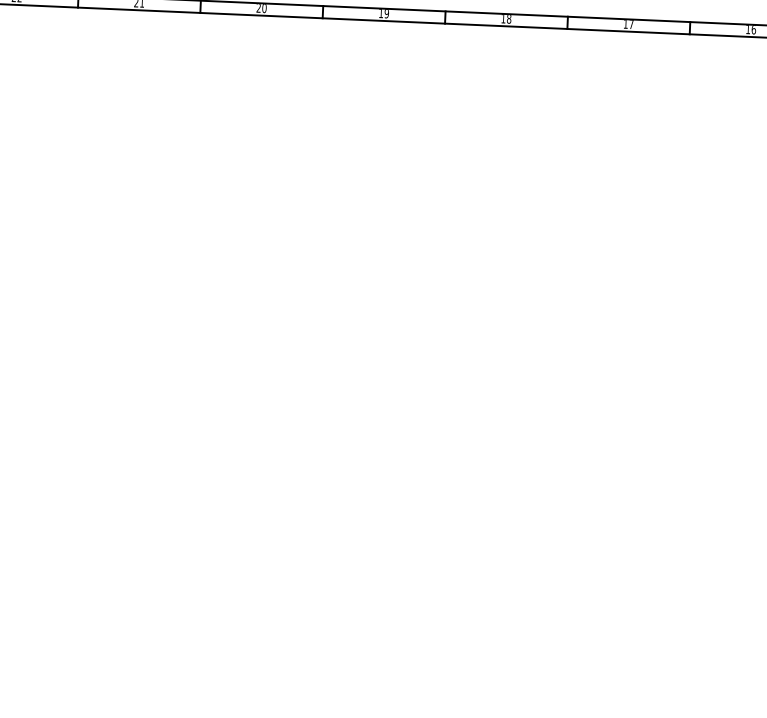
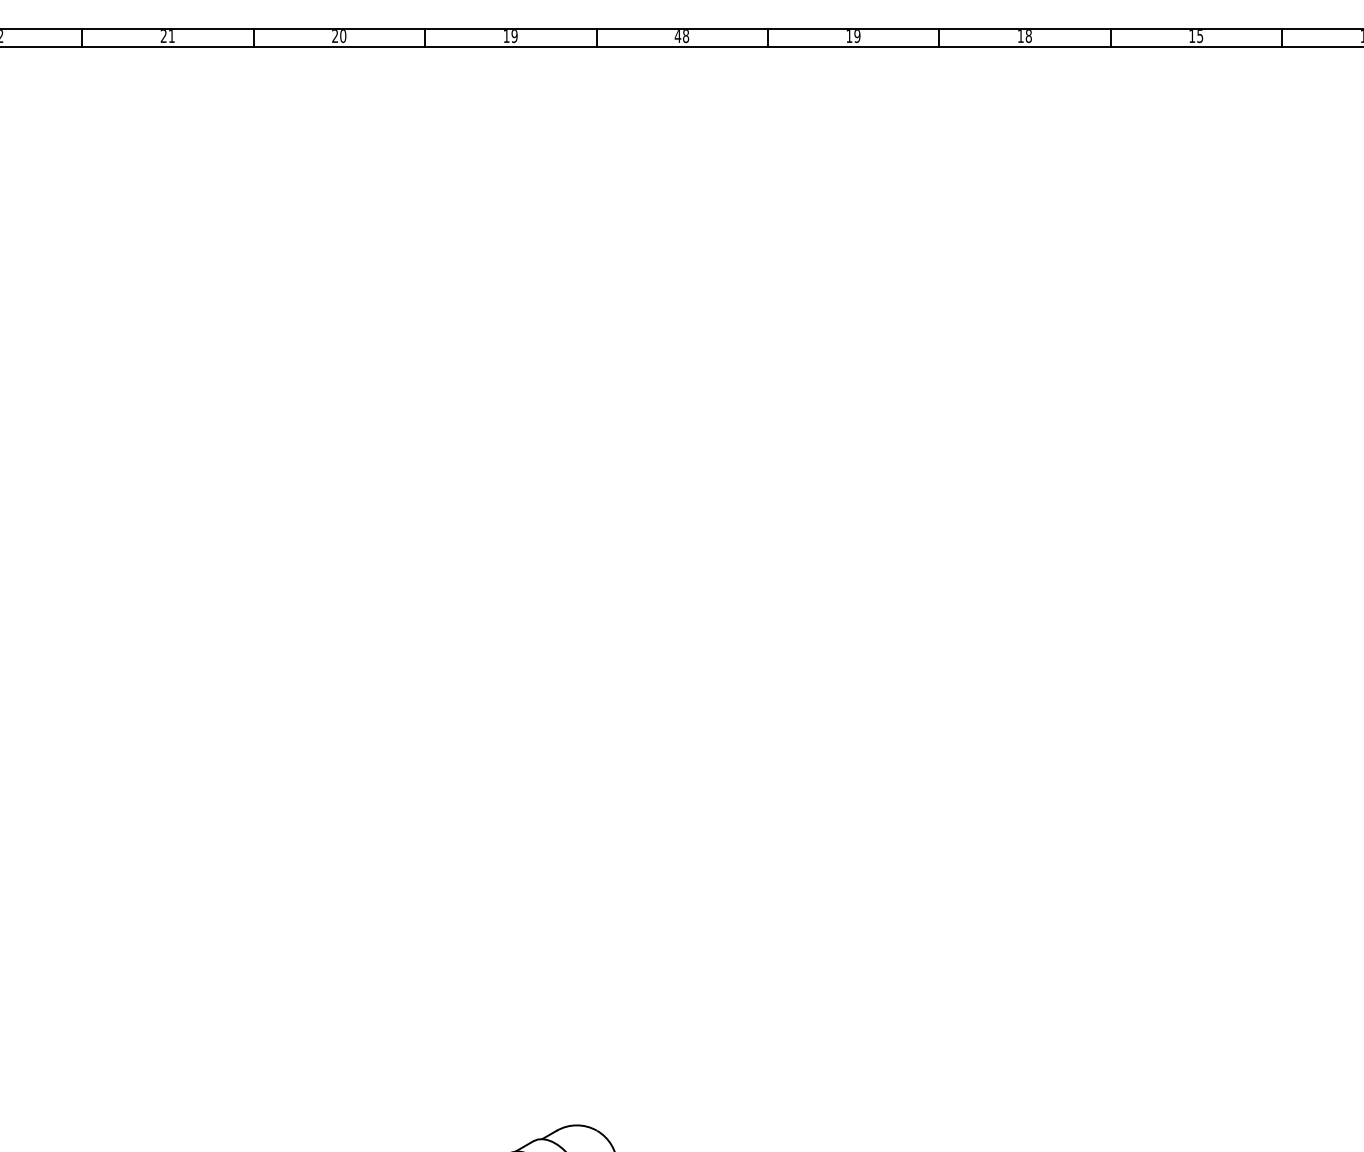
text: (503, 18) -> (677, 36), 18 -> 48
text: (631, 24) -> (857, 36), 17 -> 19
text: (753, 29) -> (1028, 36), 16 -> 18

